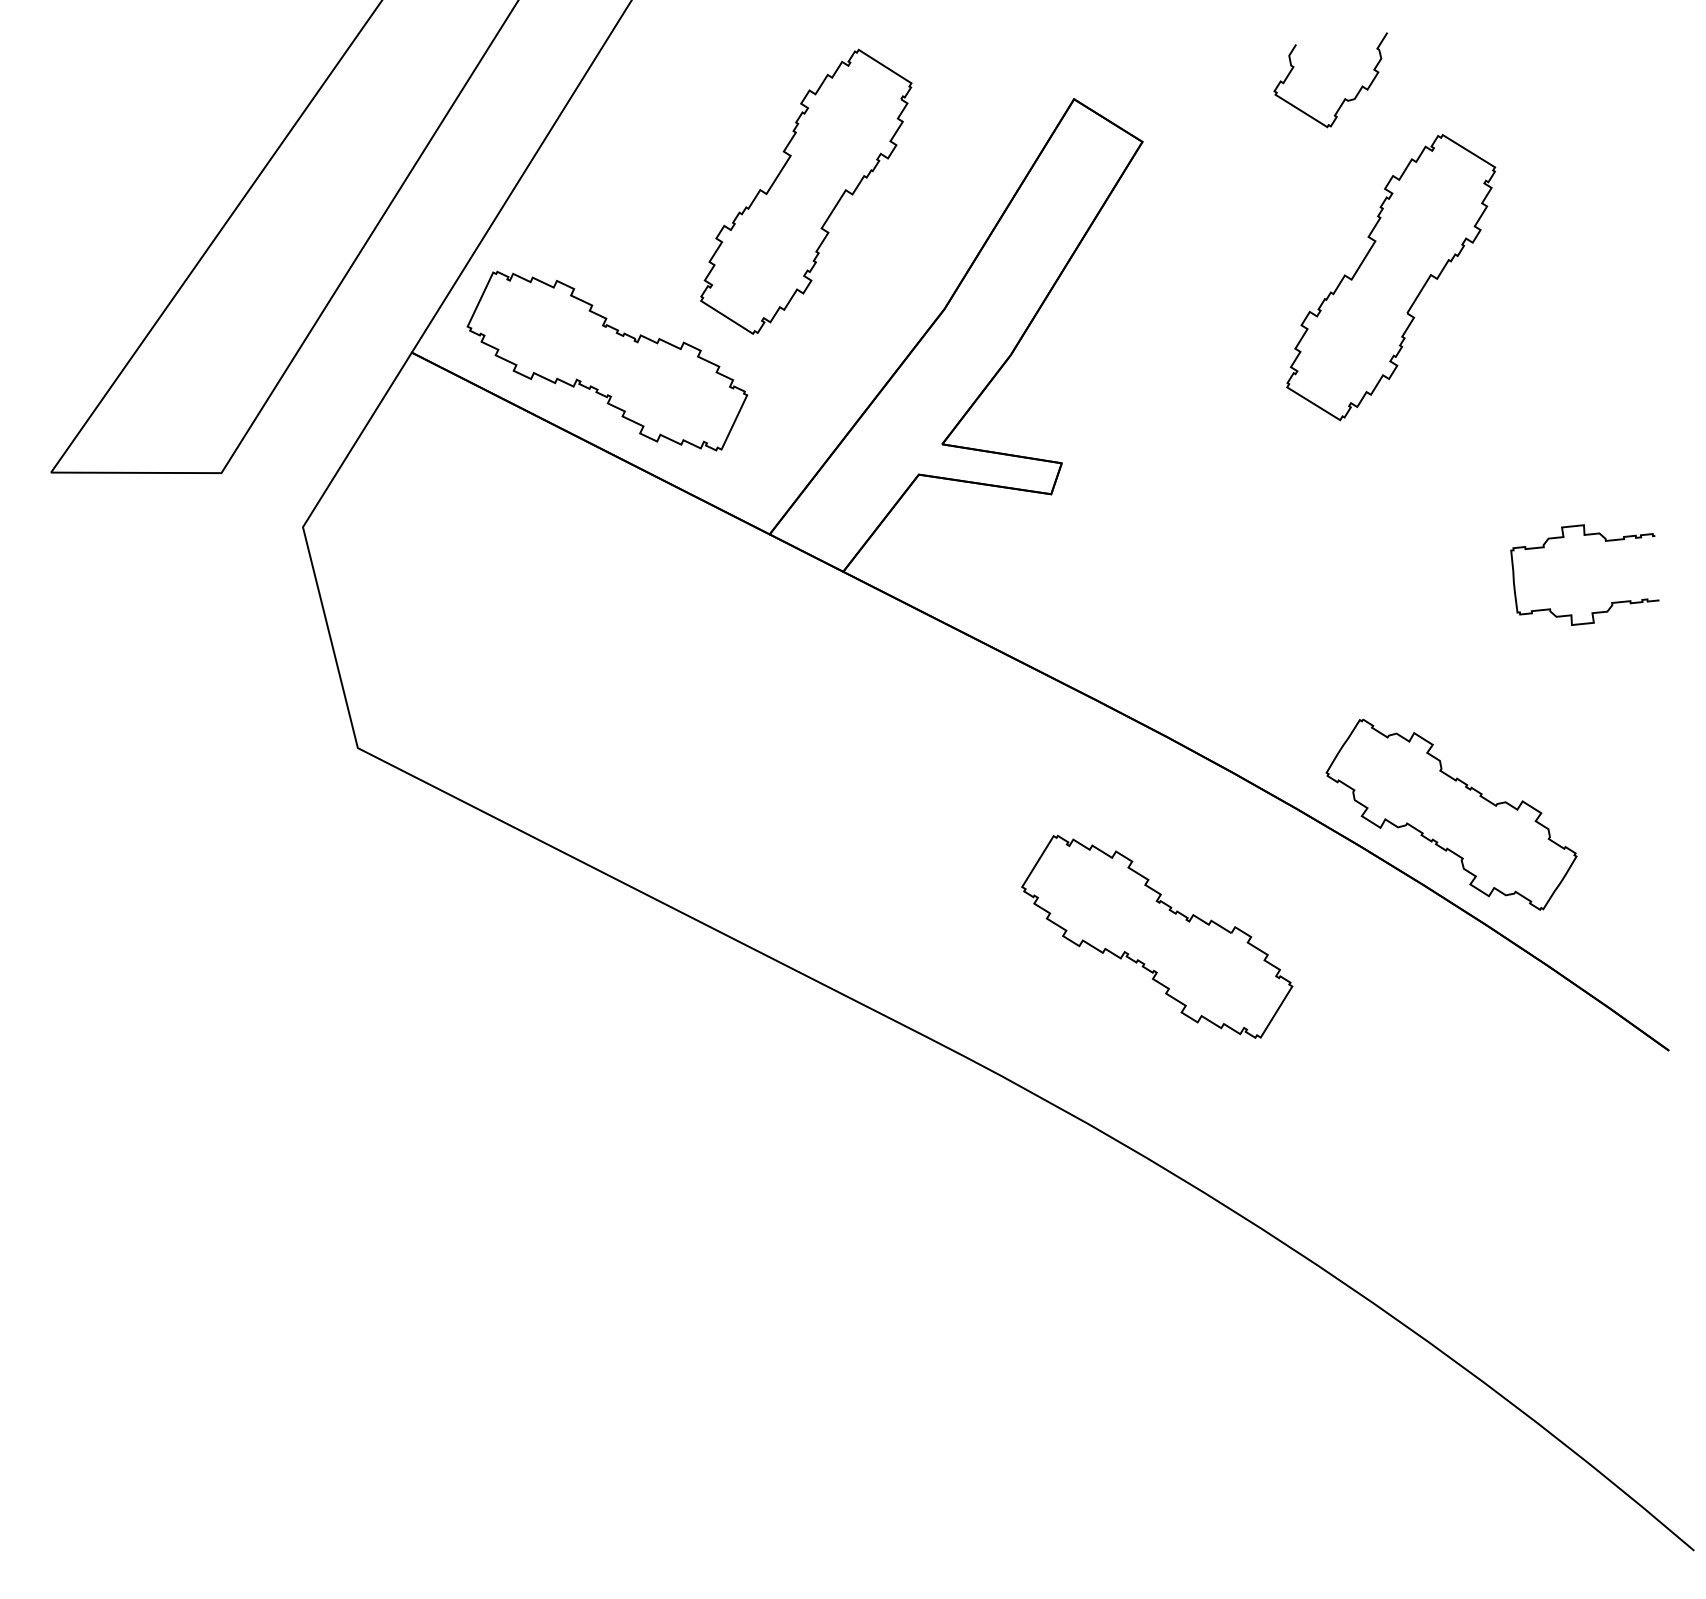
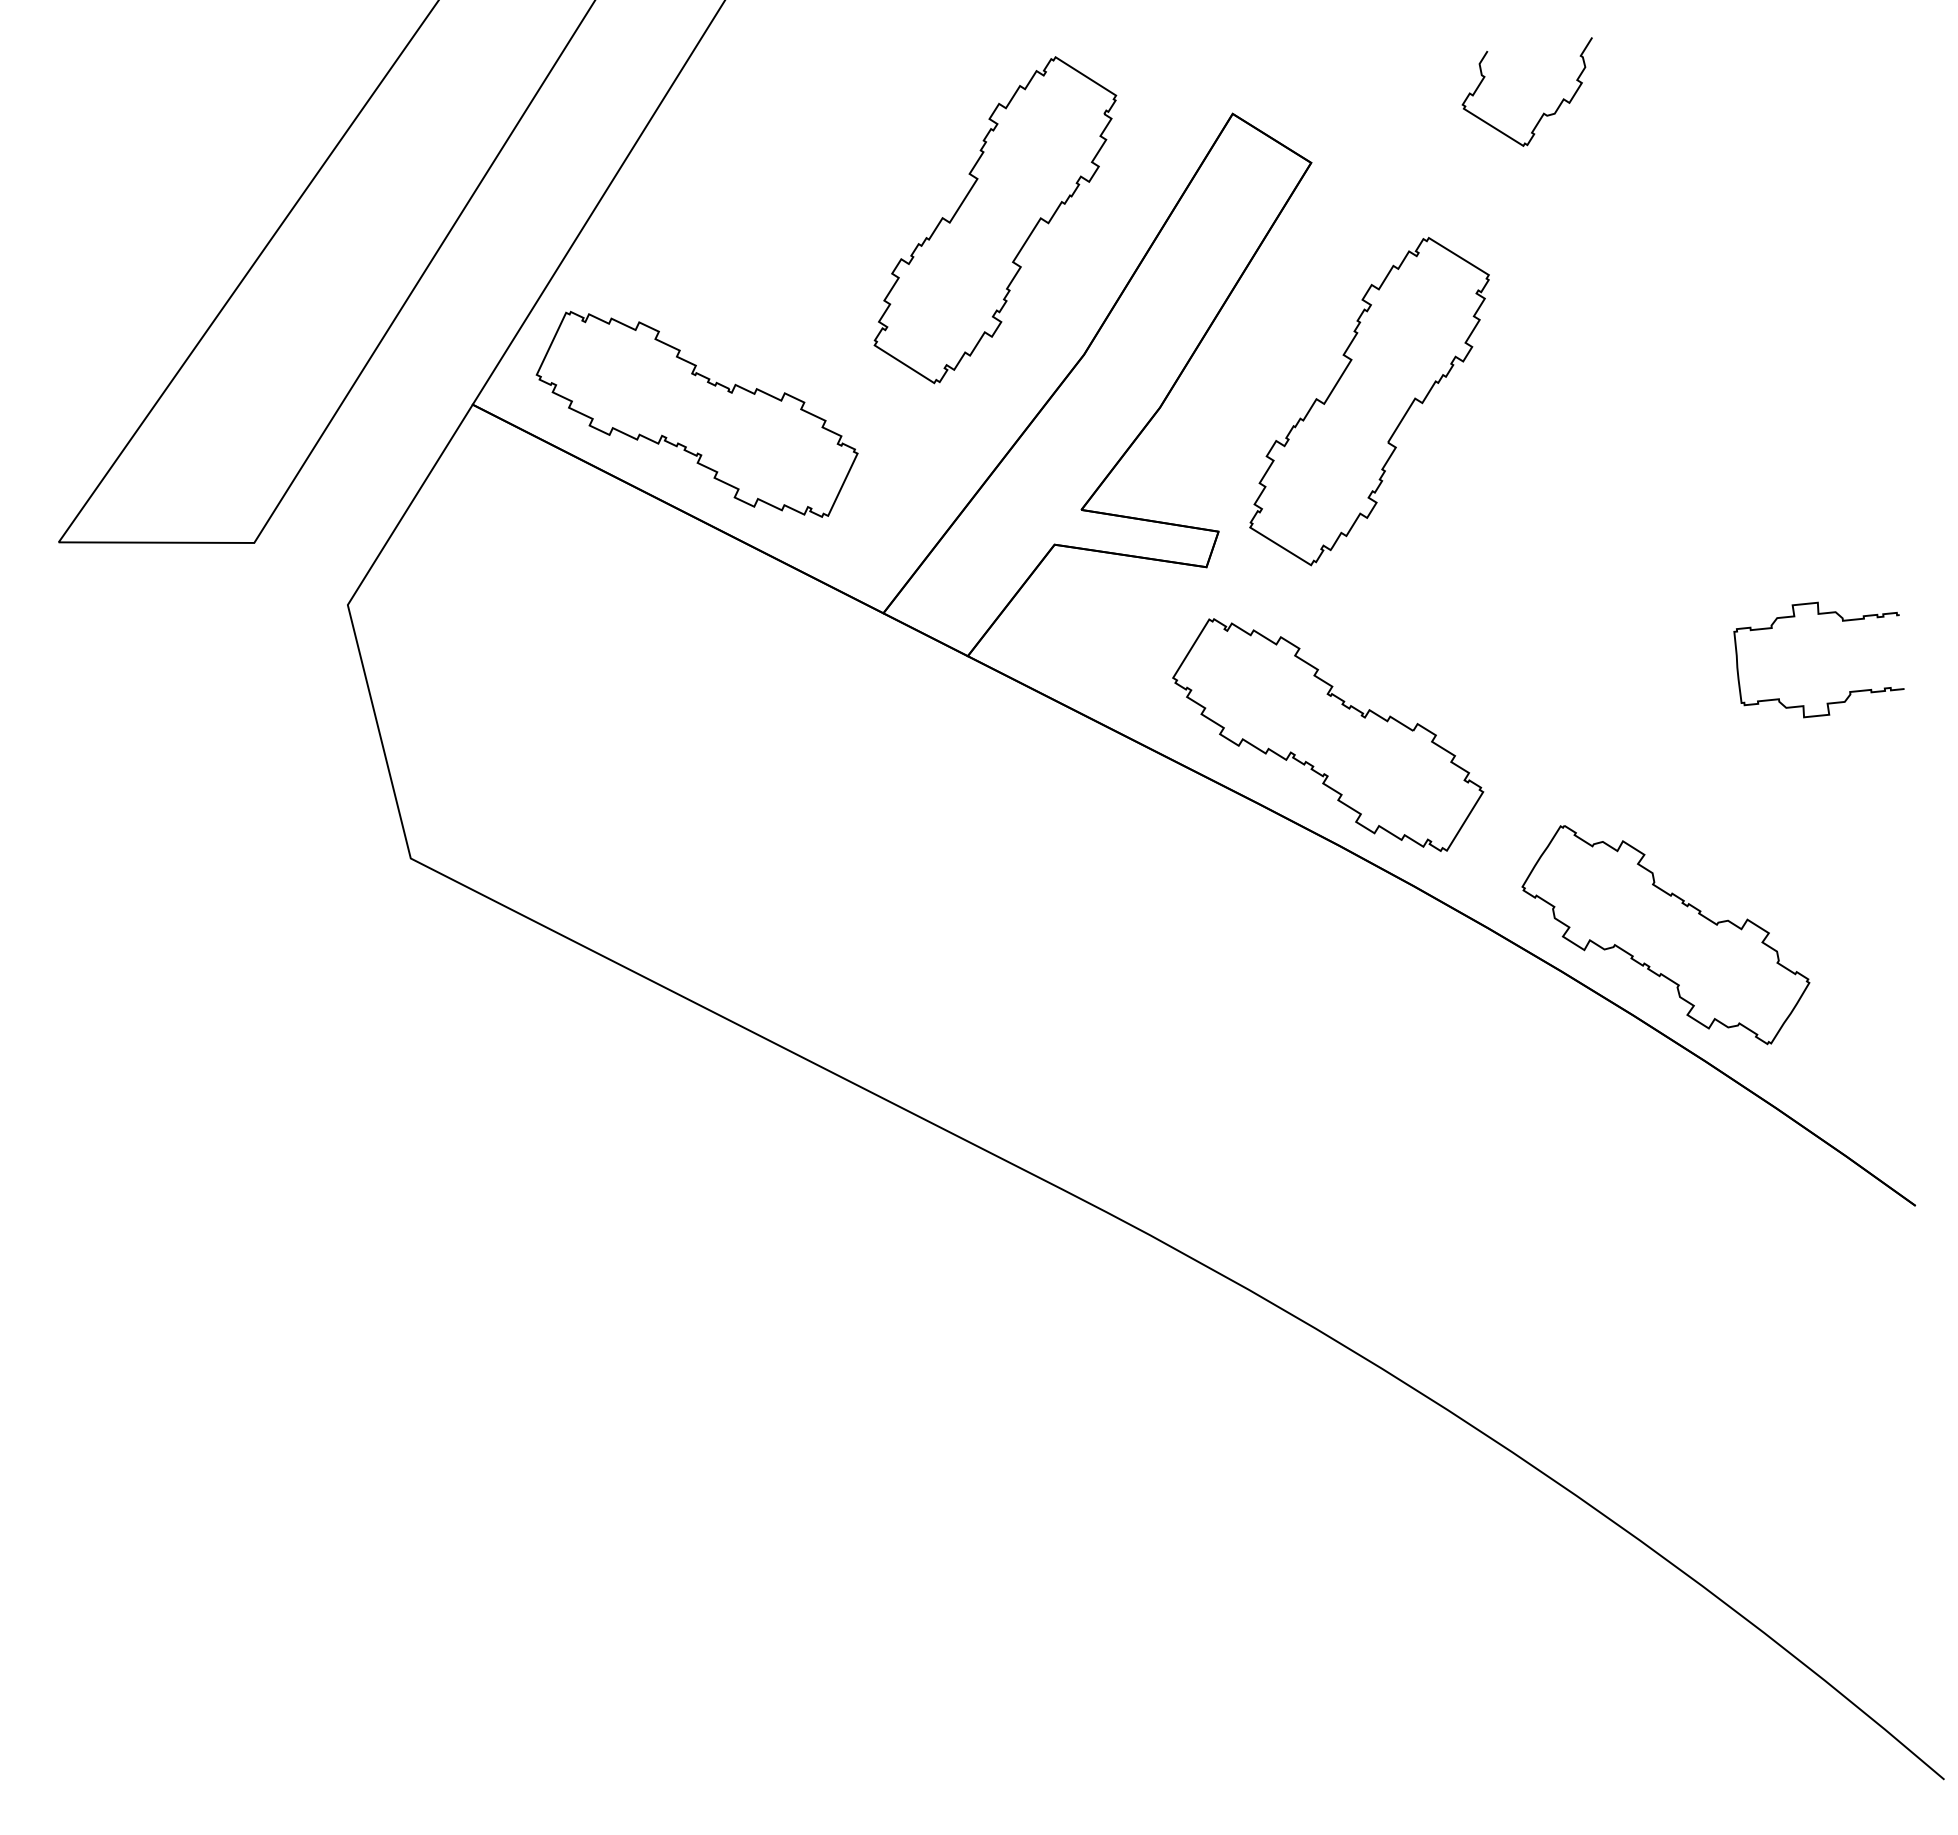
part: (806, 192) -> (995, 220), moved
part: (1391, 277) -> (1369, 401), moved
part: (1157, 936) -> (1328, 734), moved

